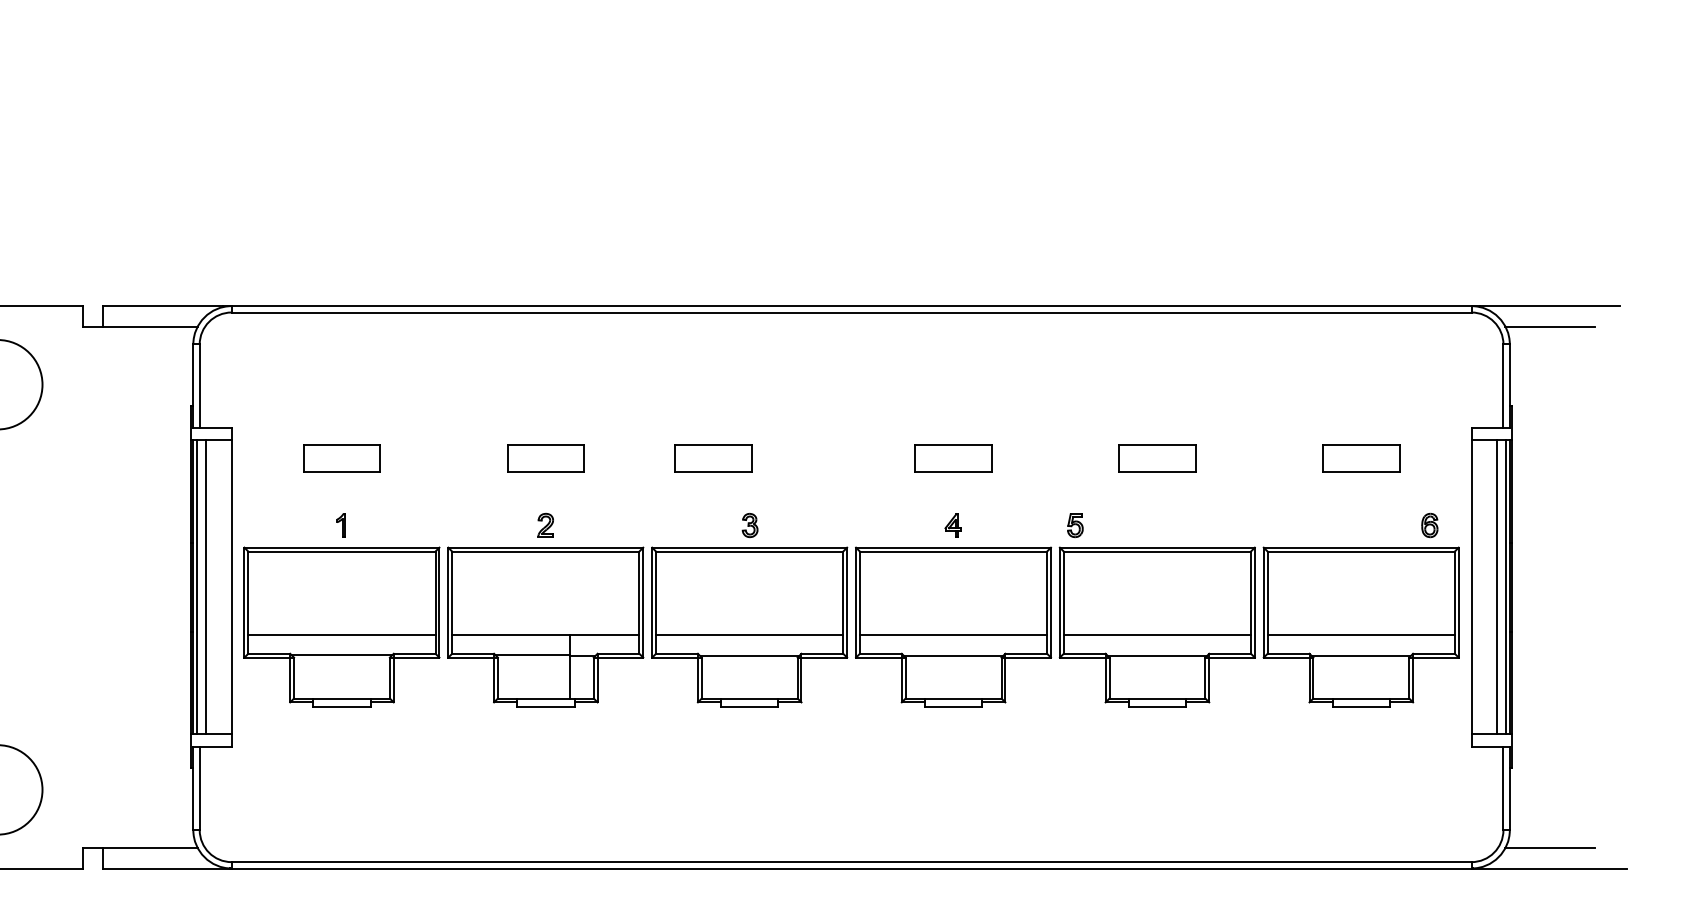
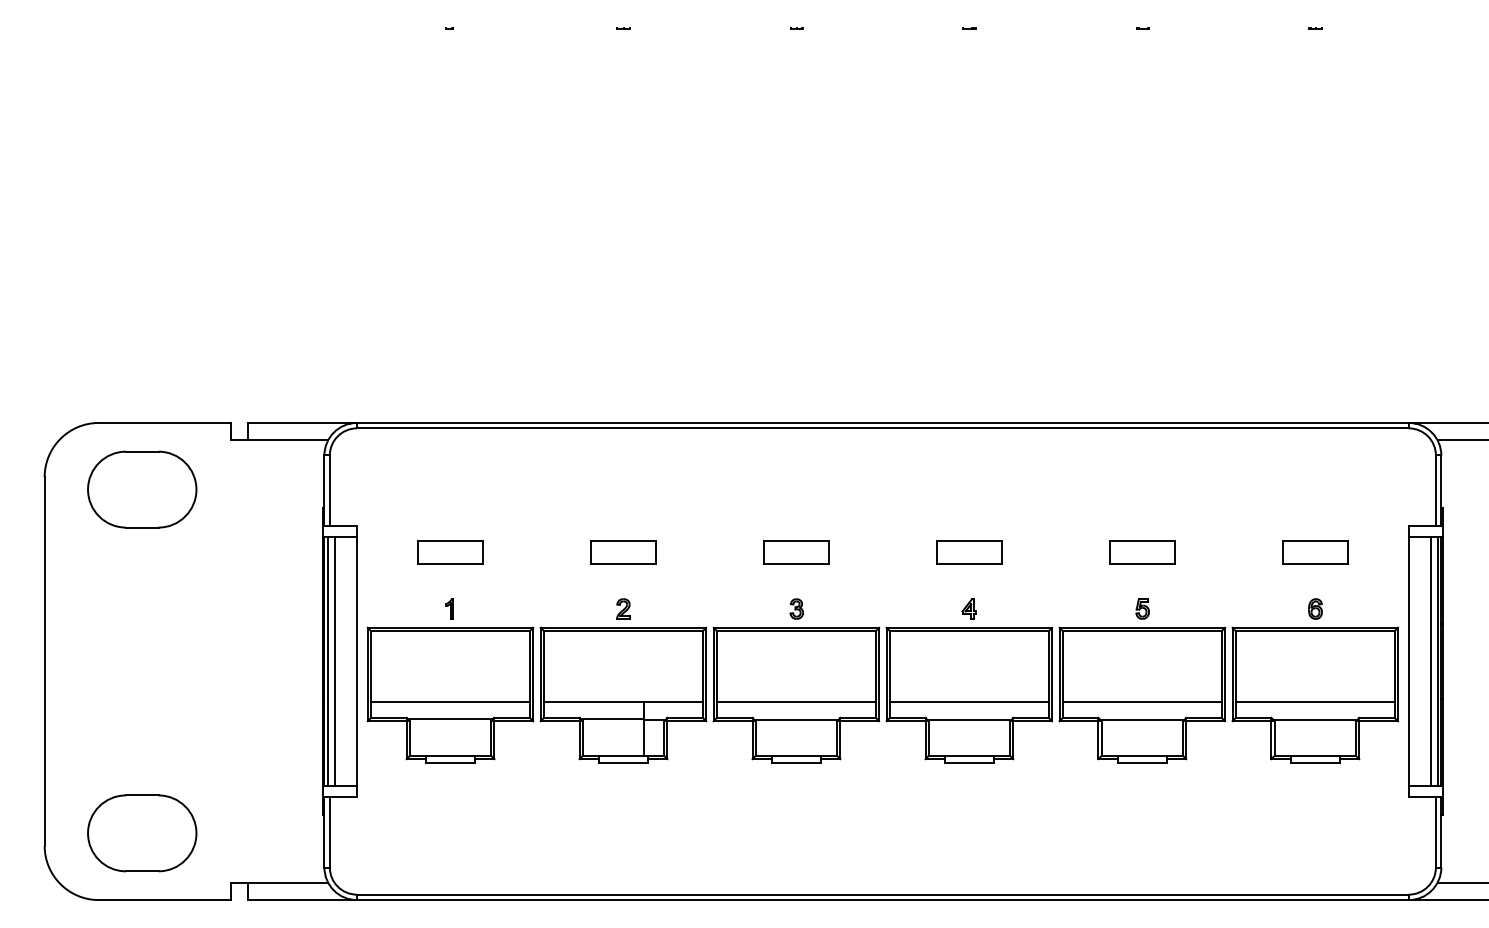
part: (713, 458) -> (796, 552), moved
part: (1075, 524) -> (1142, 608), moved
part: (1429, 524) -> (1315, 608), moved

